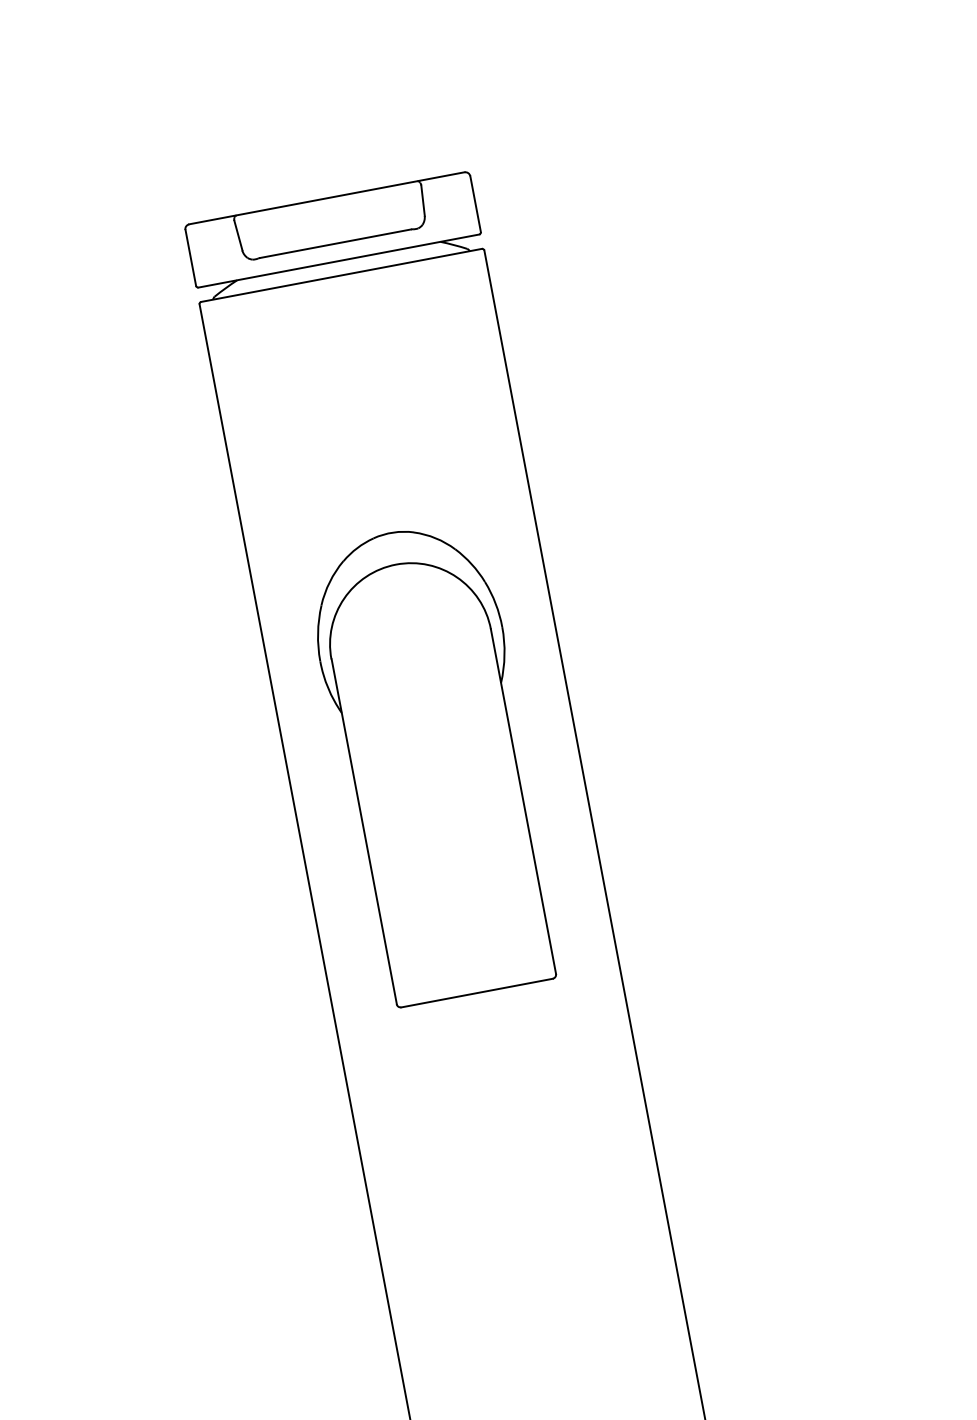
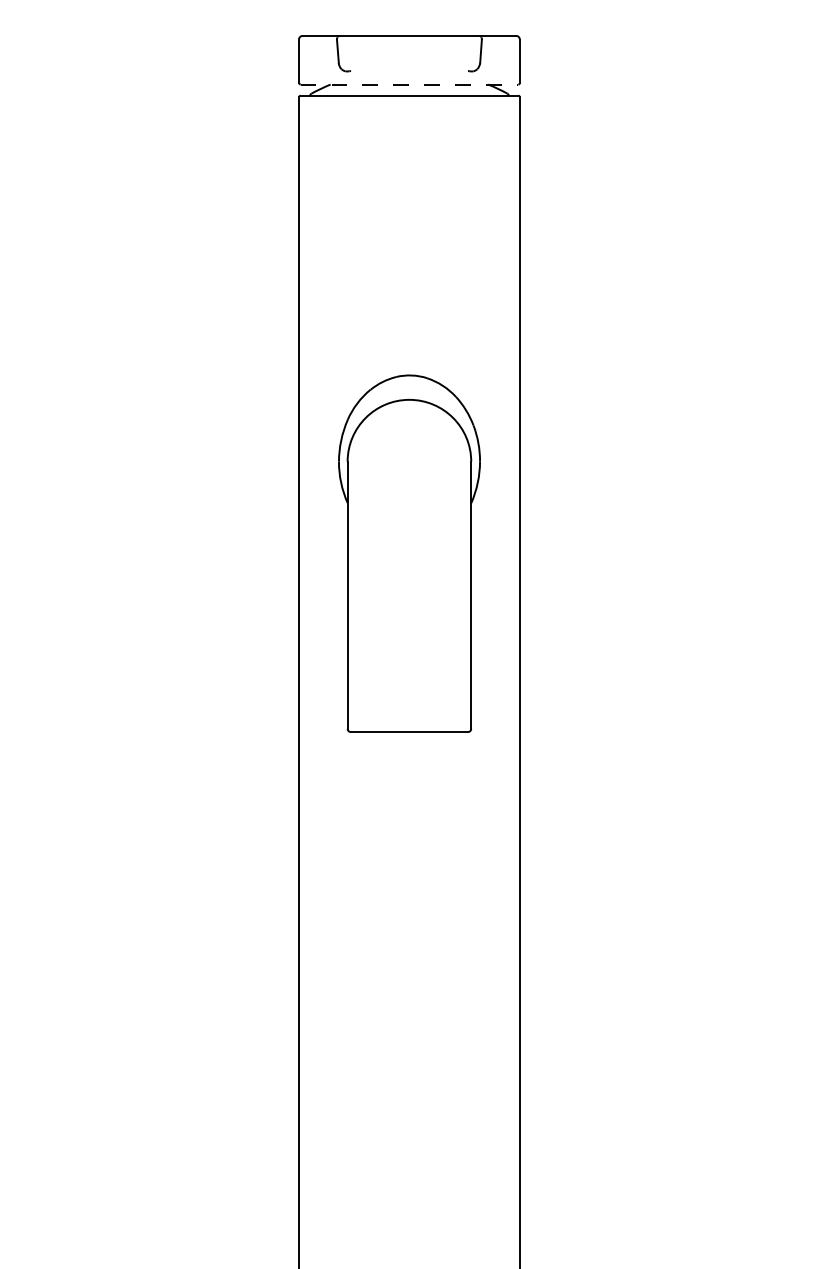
line: (335, 244) -> (409, 71), removed
line: (338, 261) -> (409, 84), solid -> dashed
part: (433, 762) -> (409, 553), moved

